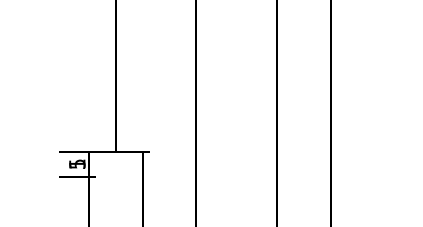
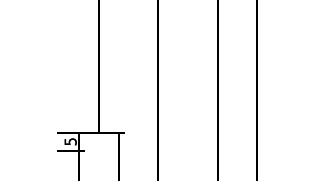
text: (77, 163) -> (70, 141), 1 -> 5

